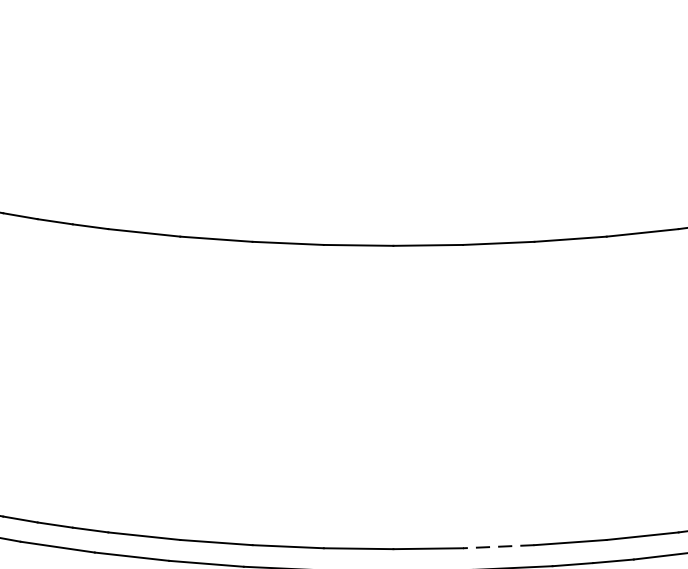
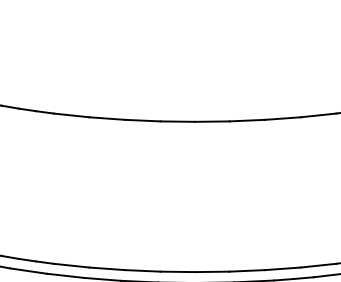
line: (499, 545) -> (247, 270), dashed -> solid

